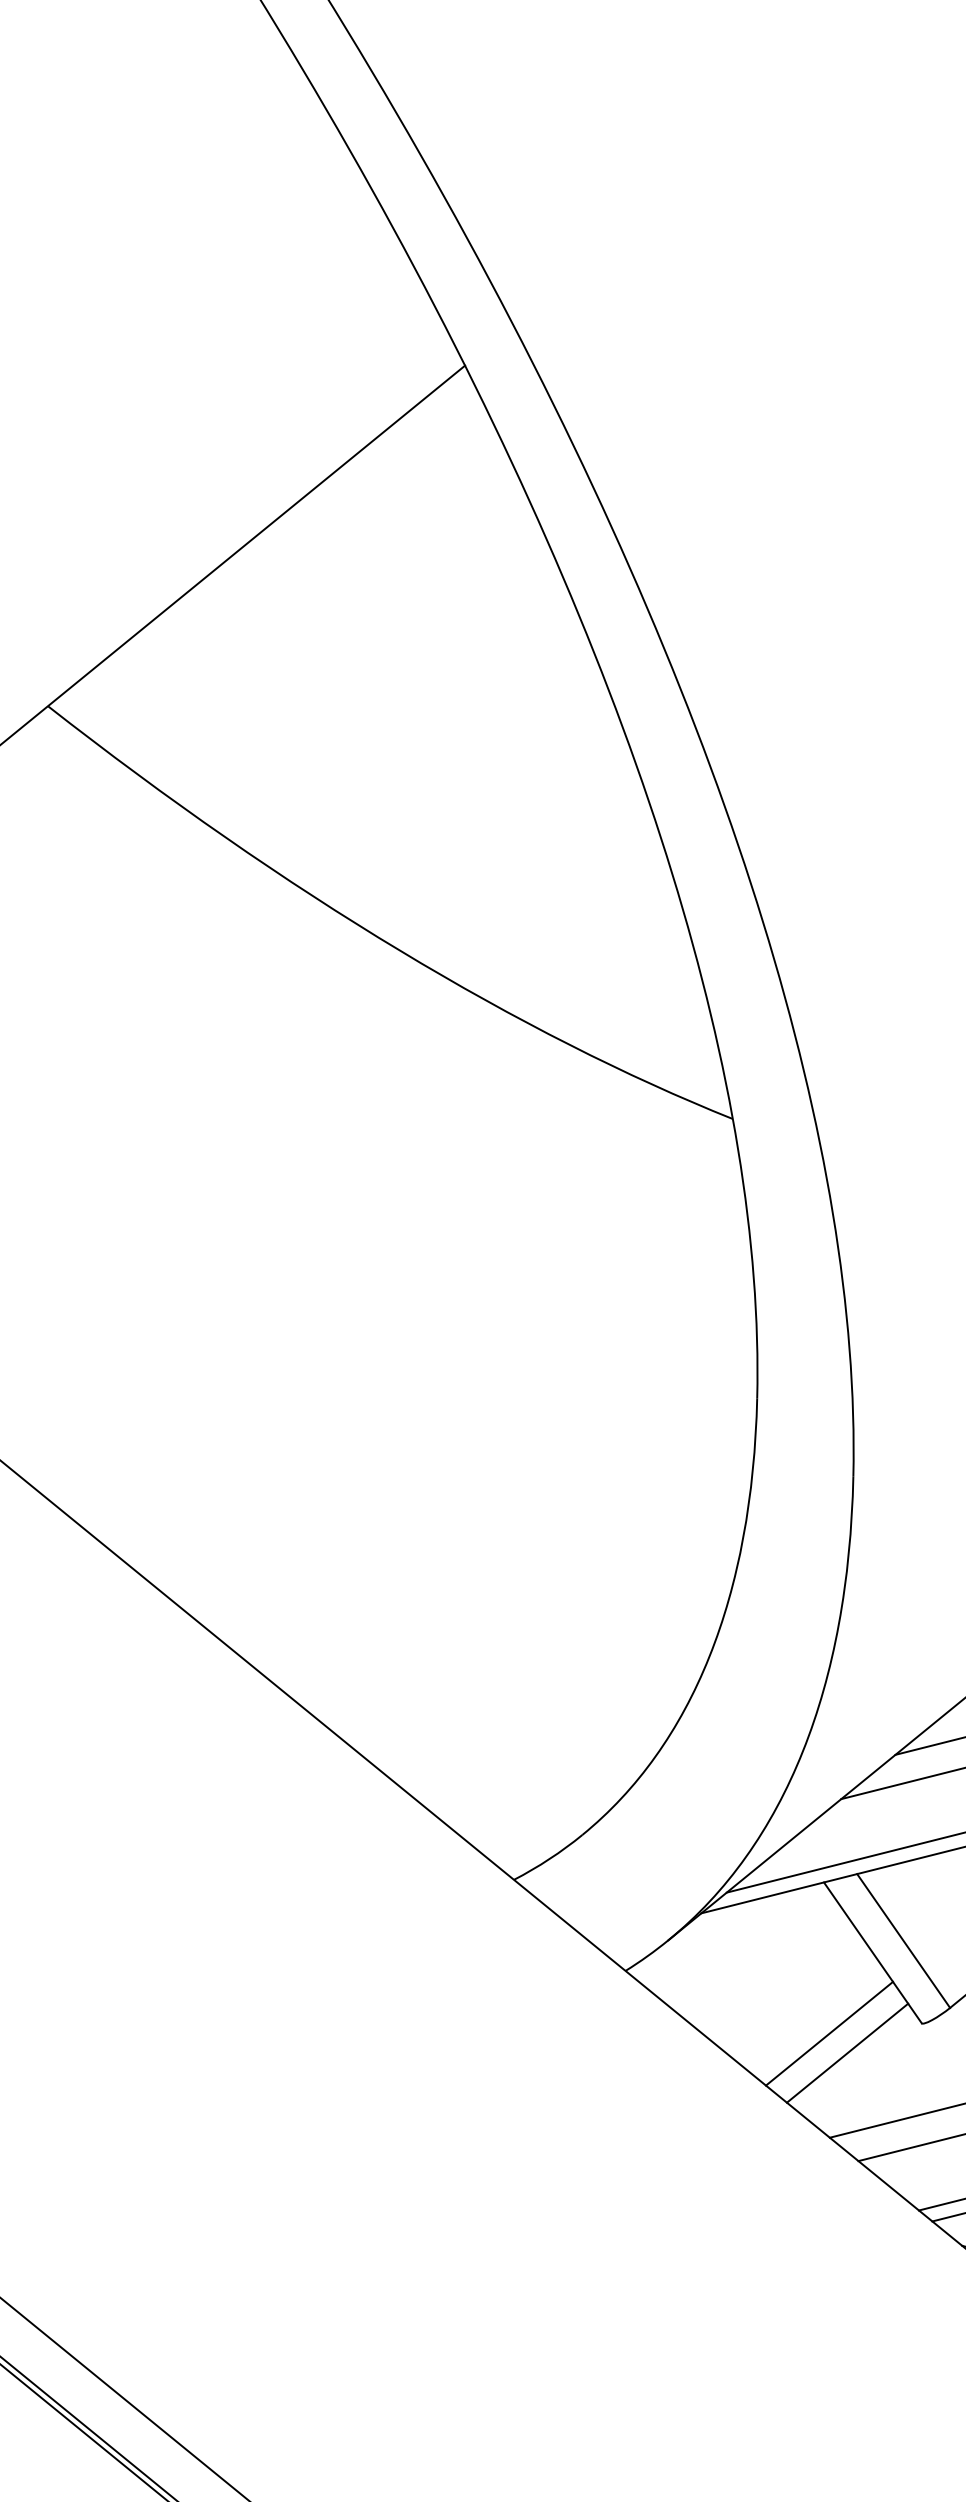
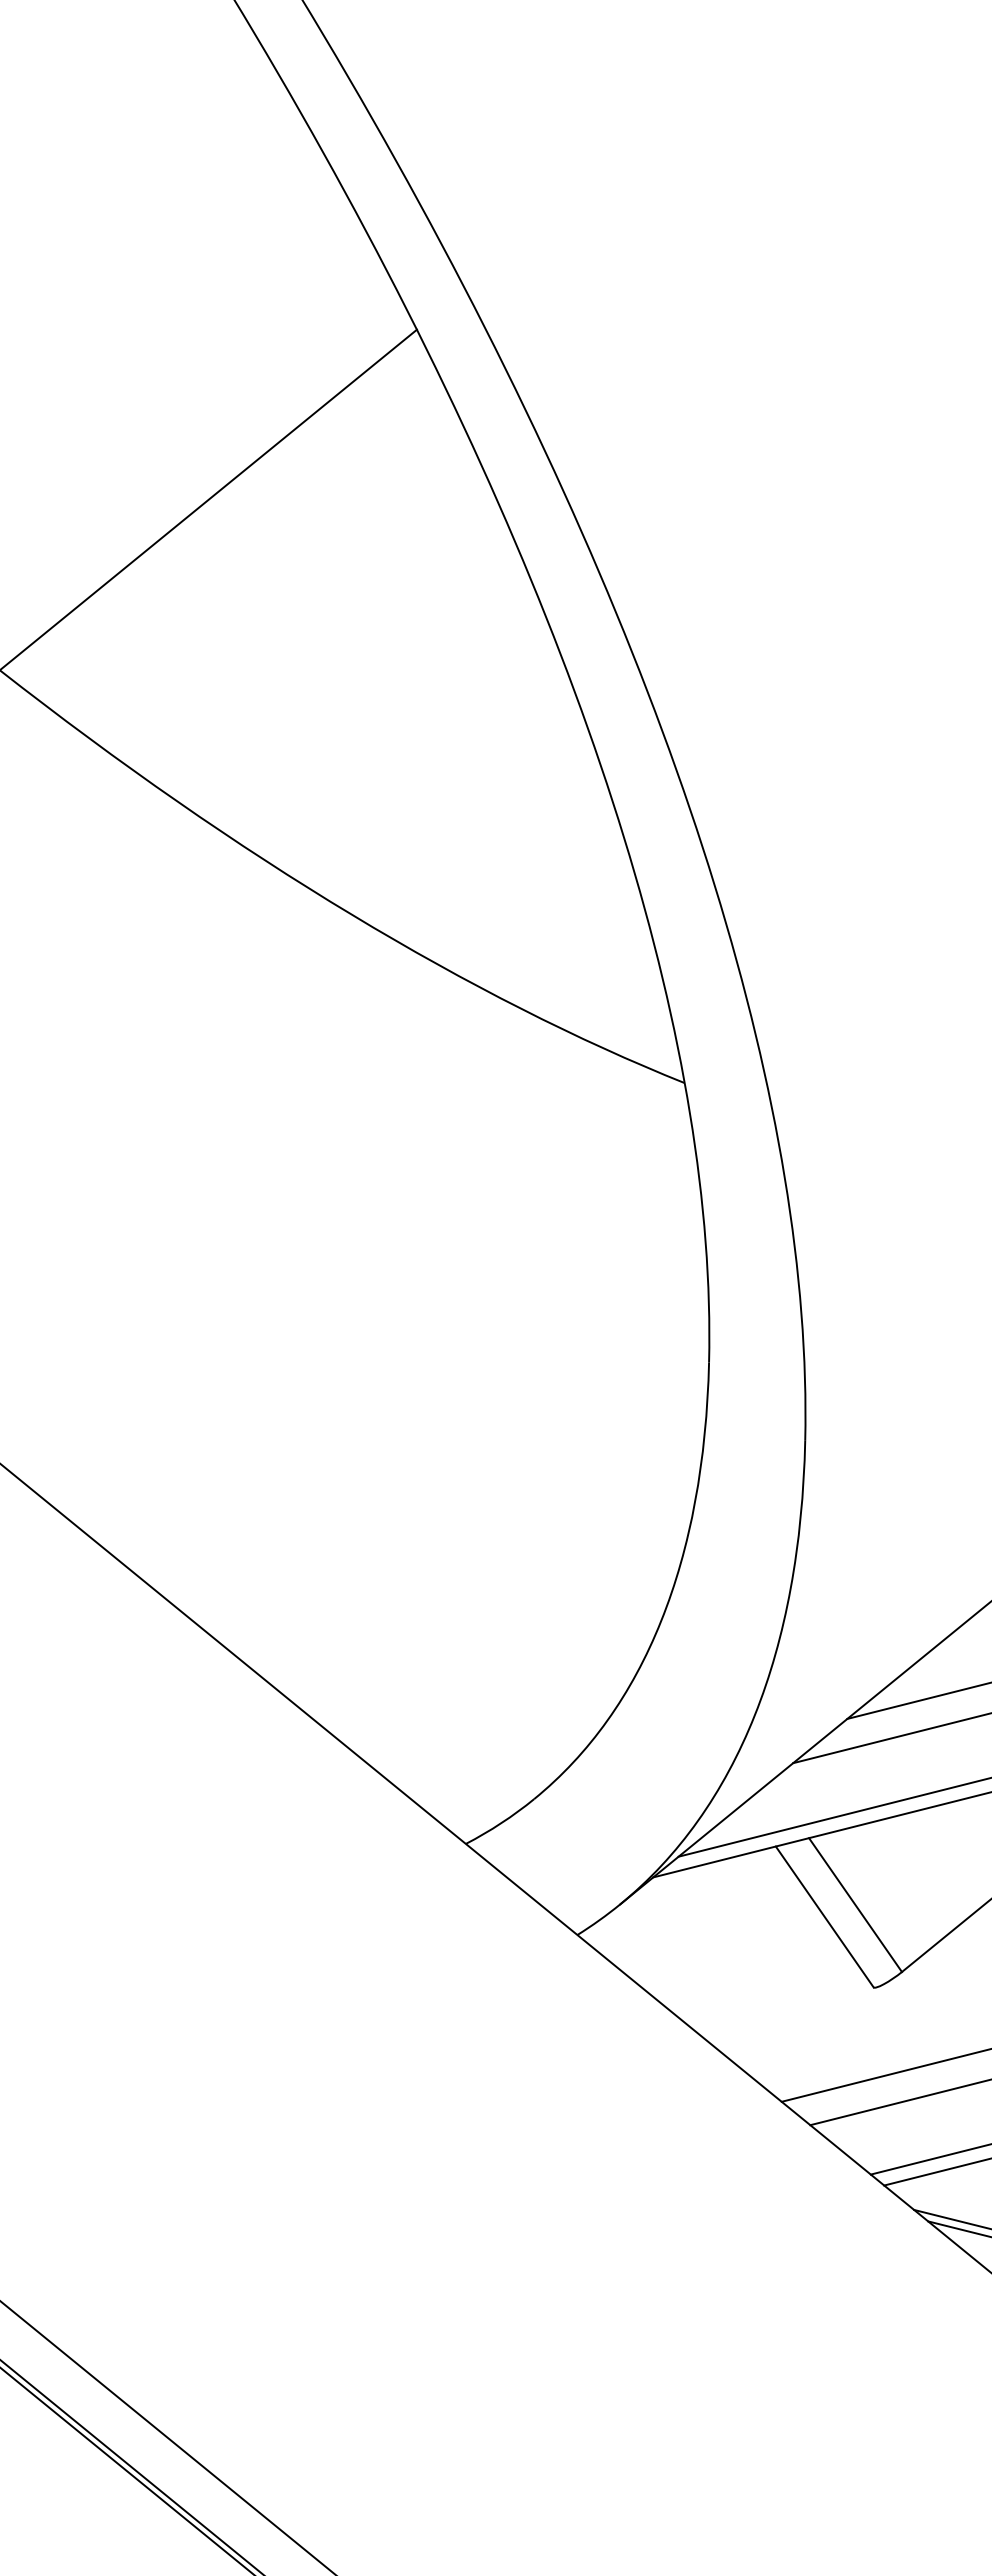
line: (828, 2033) -> (780, 1997), removed
line: (847, 2052) -> (799, 2016), removed

